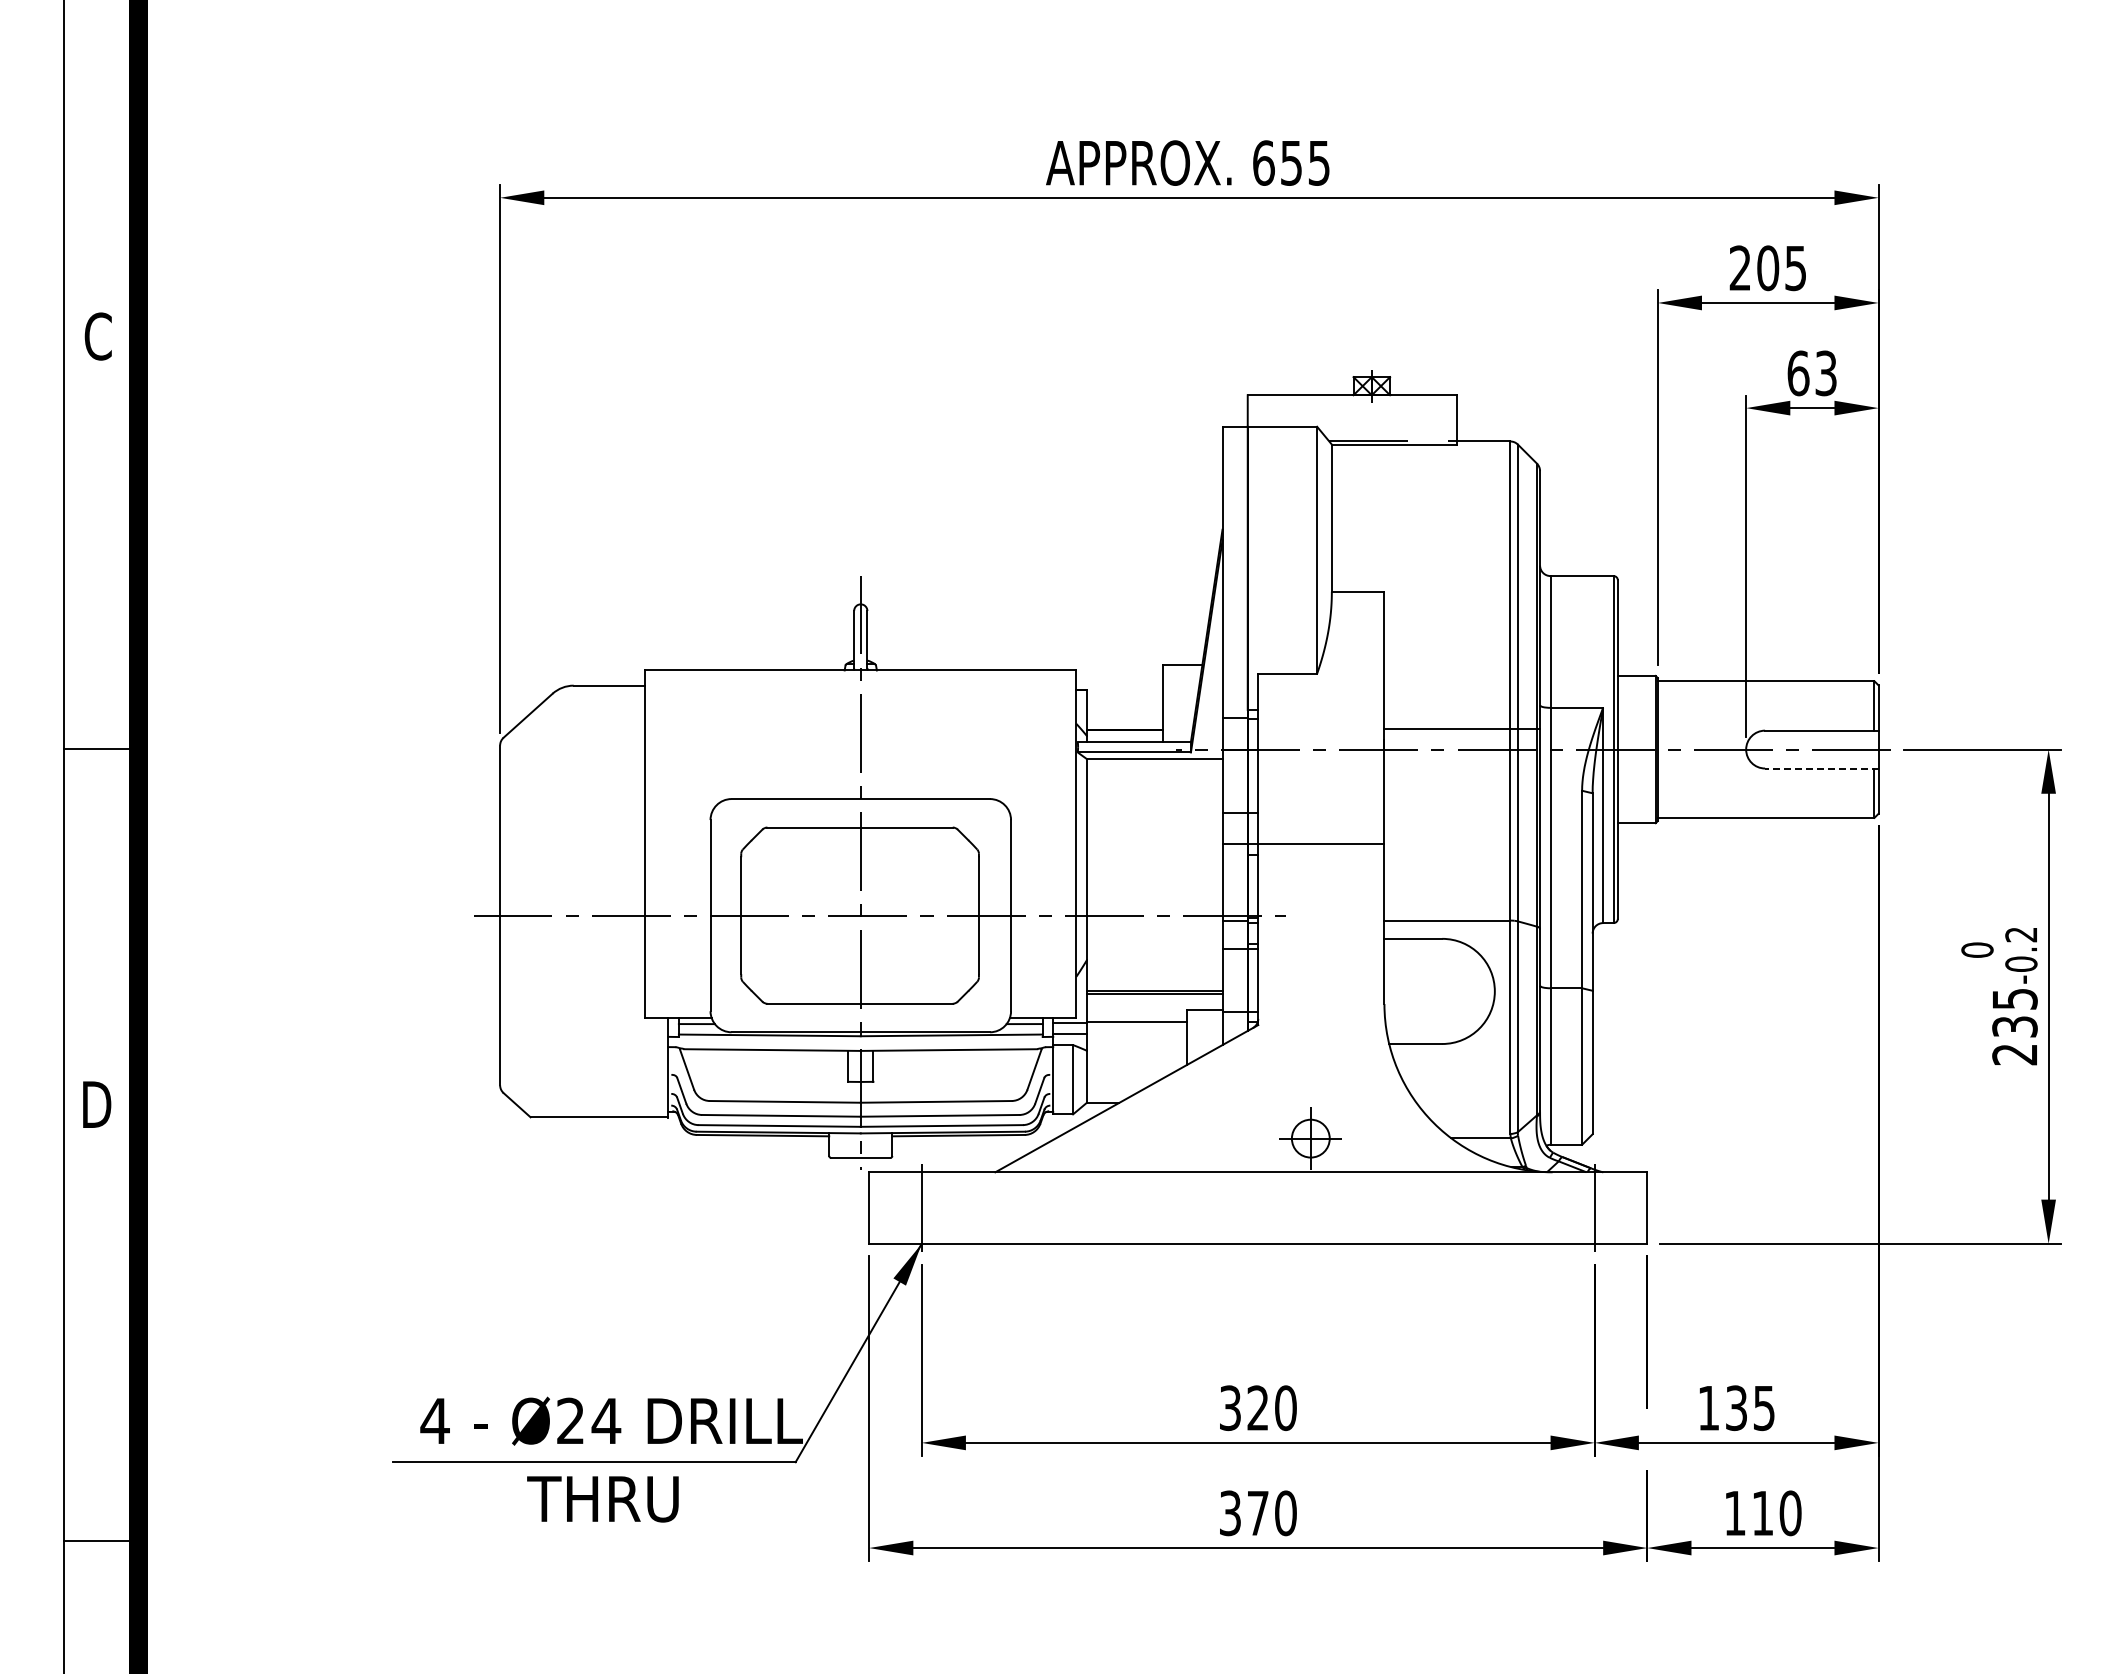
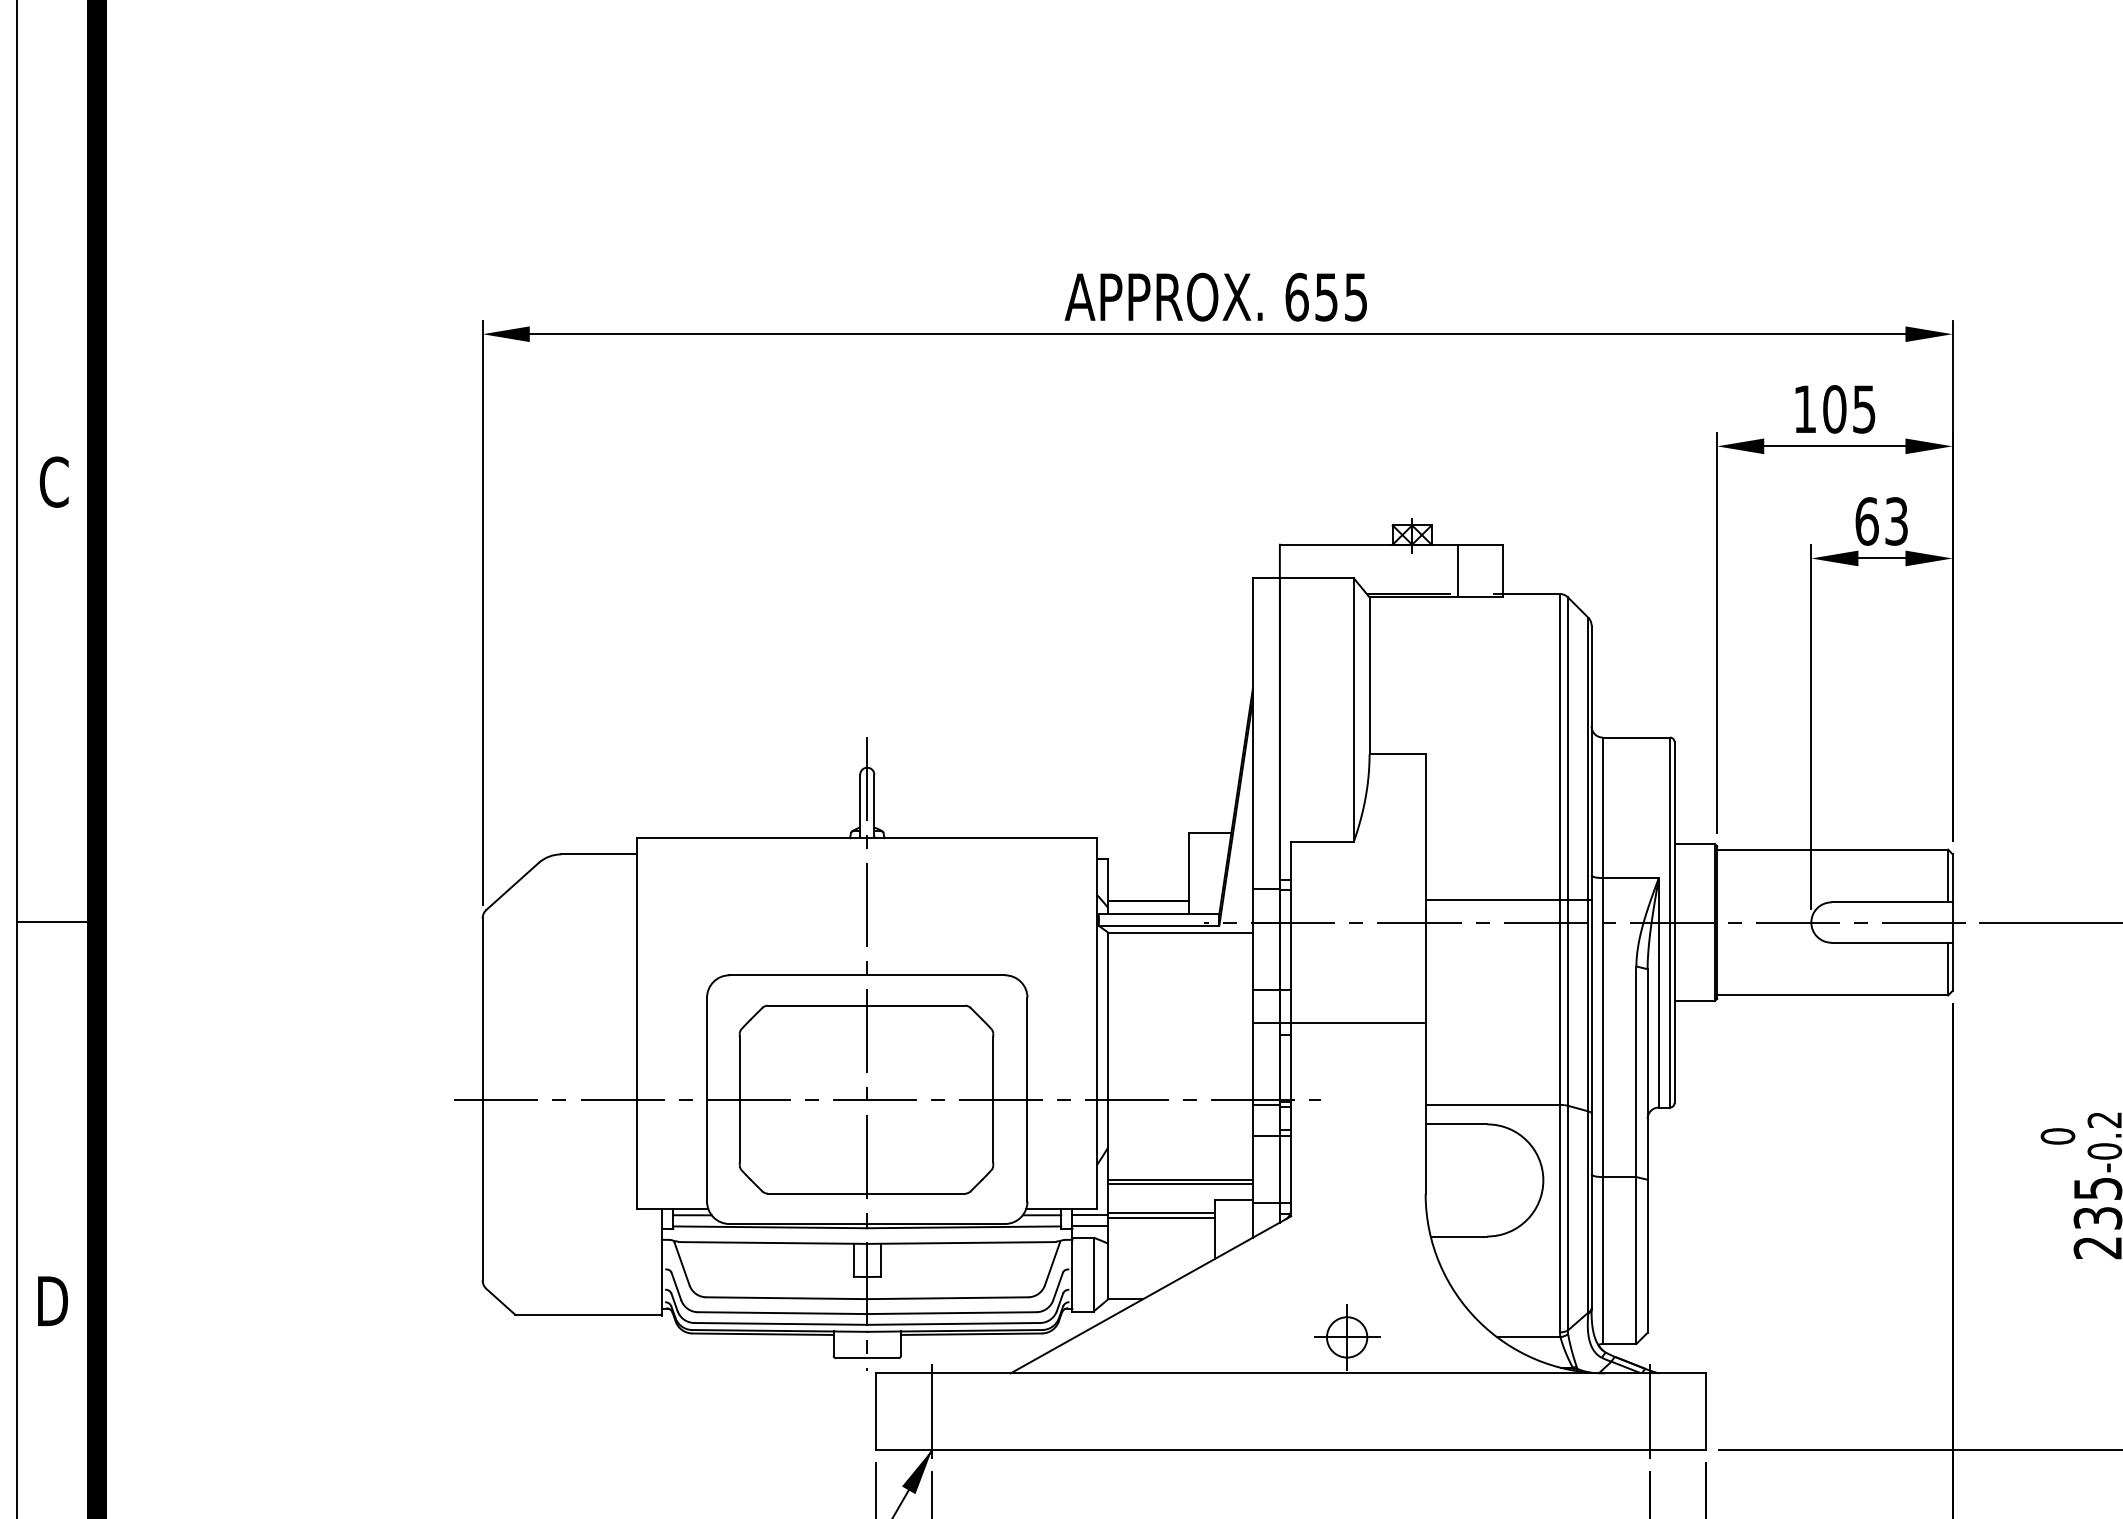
text: (1739, 267) -> (1804, 408), 205 -> 105
line: (1414, 419) -> (1457, 570), added
line: (1821, 768) -> (1891, 942), dashed -> solid
line: (1136, 1026) -> (1161, 1217), added

